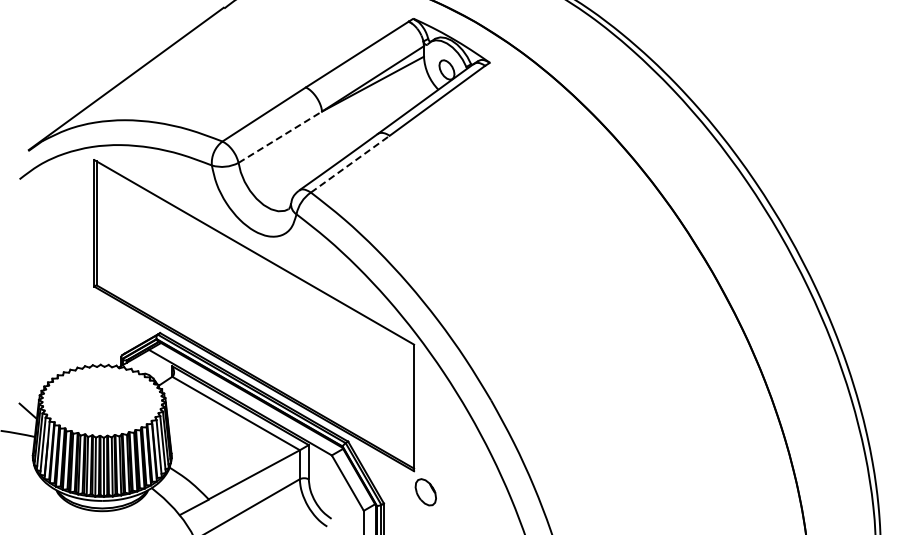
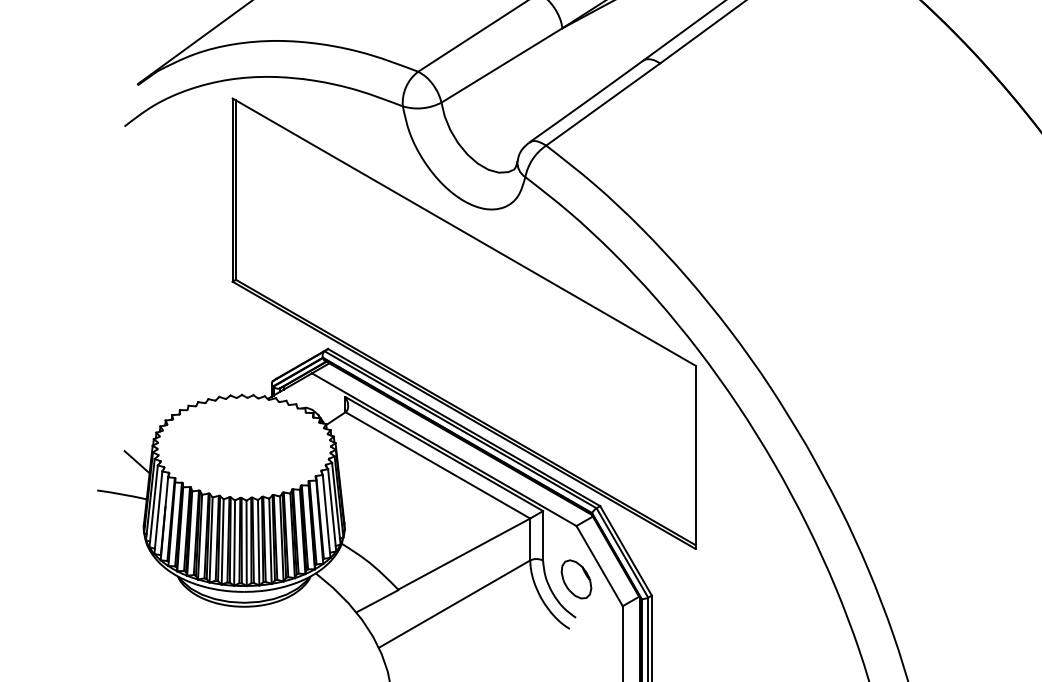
line: (280, 137) -> (502, 65), dashed -> solid
line: (350, 164) -> (603, 104), dashed -> solid
part: (425, 492) -> (575, 579), moved

